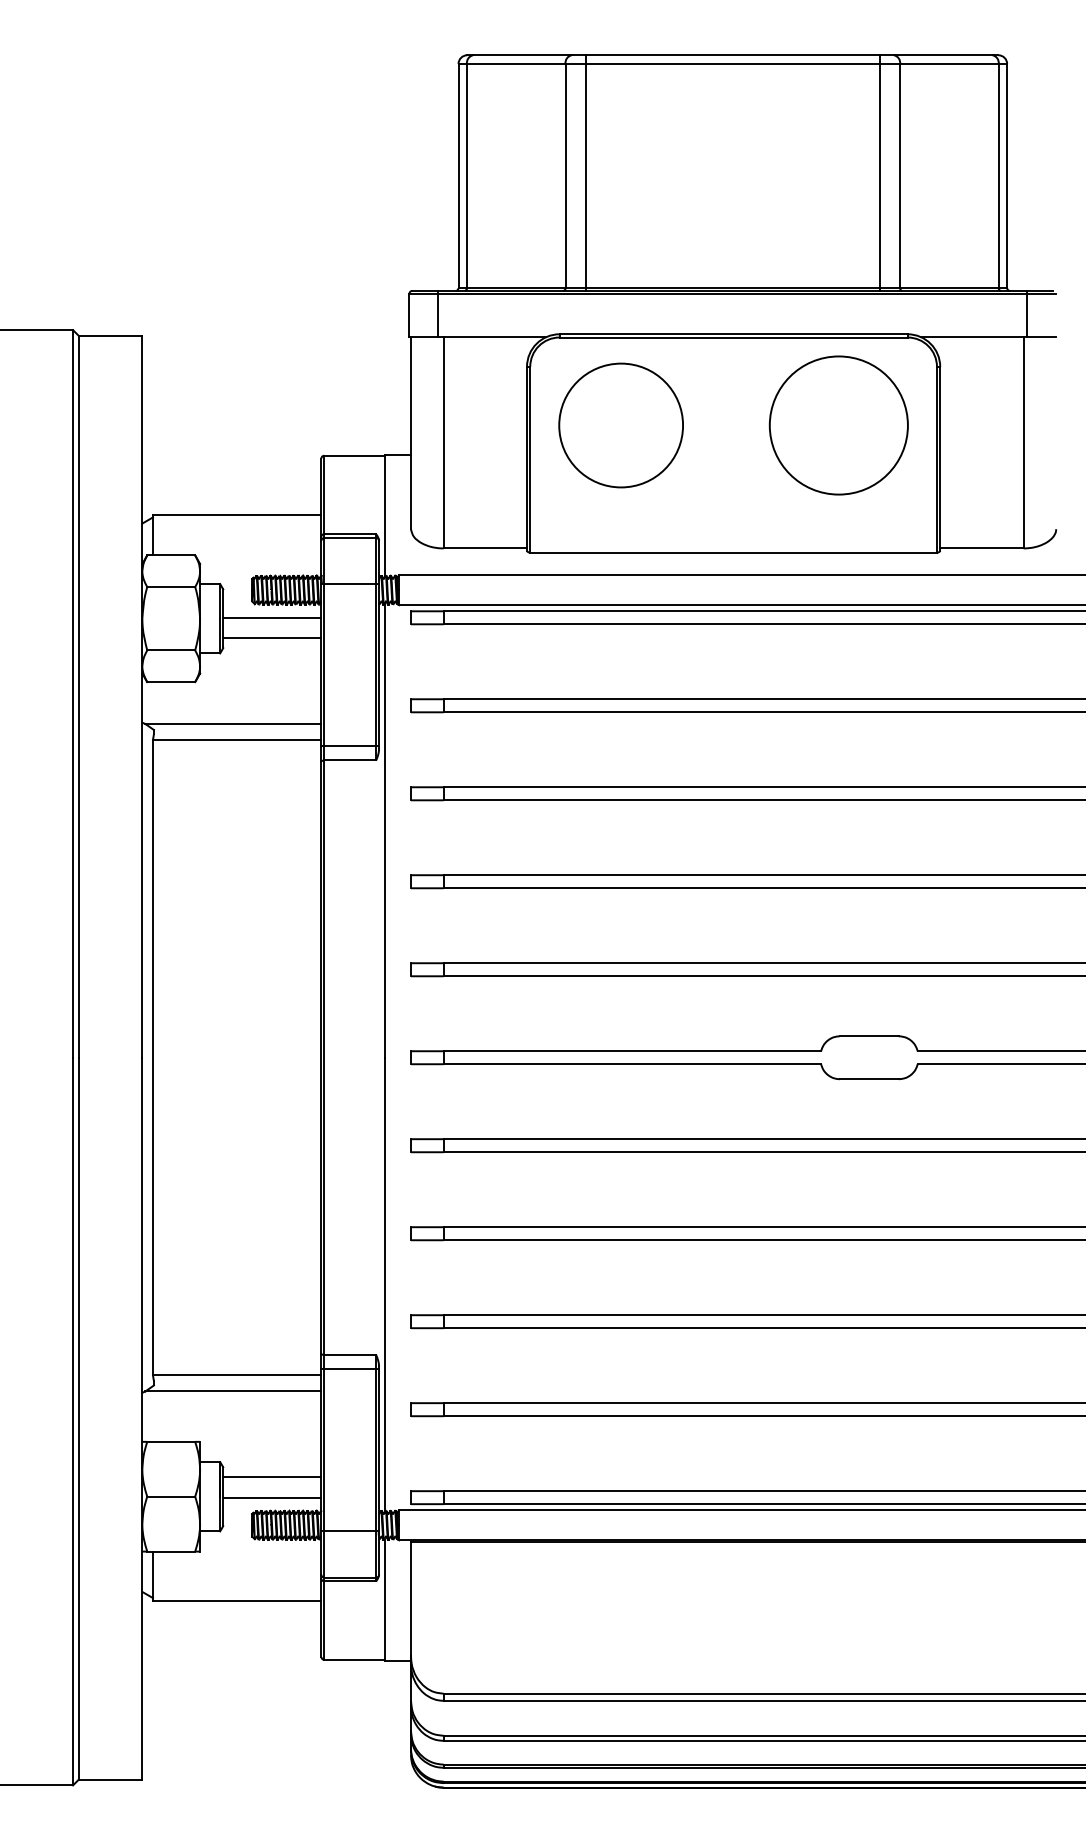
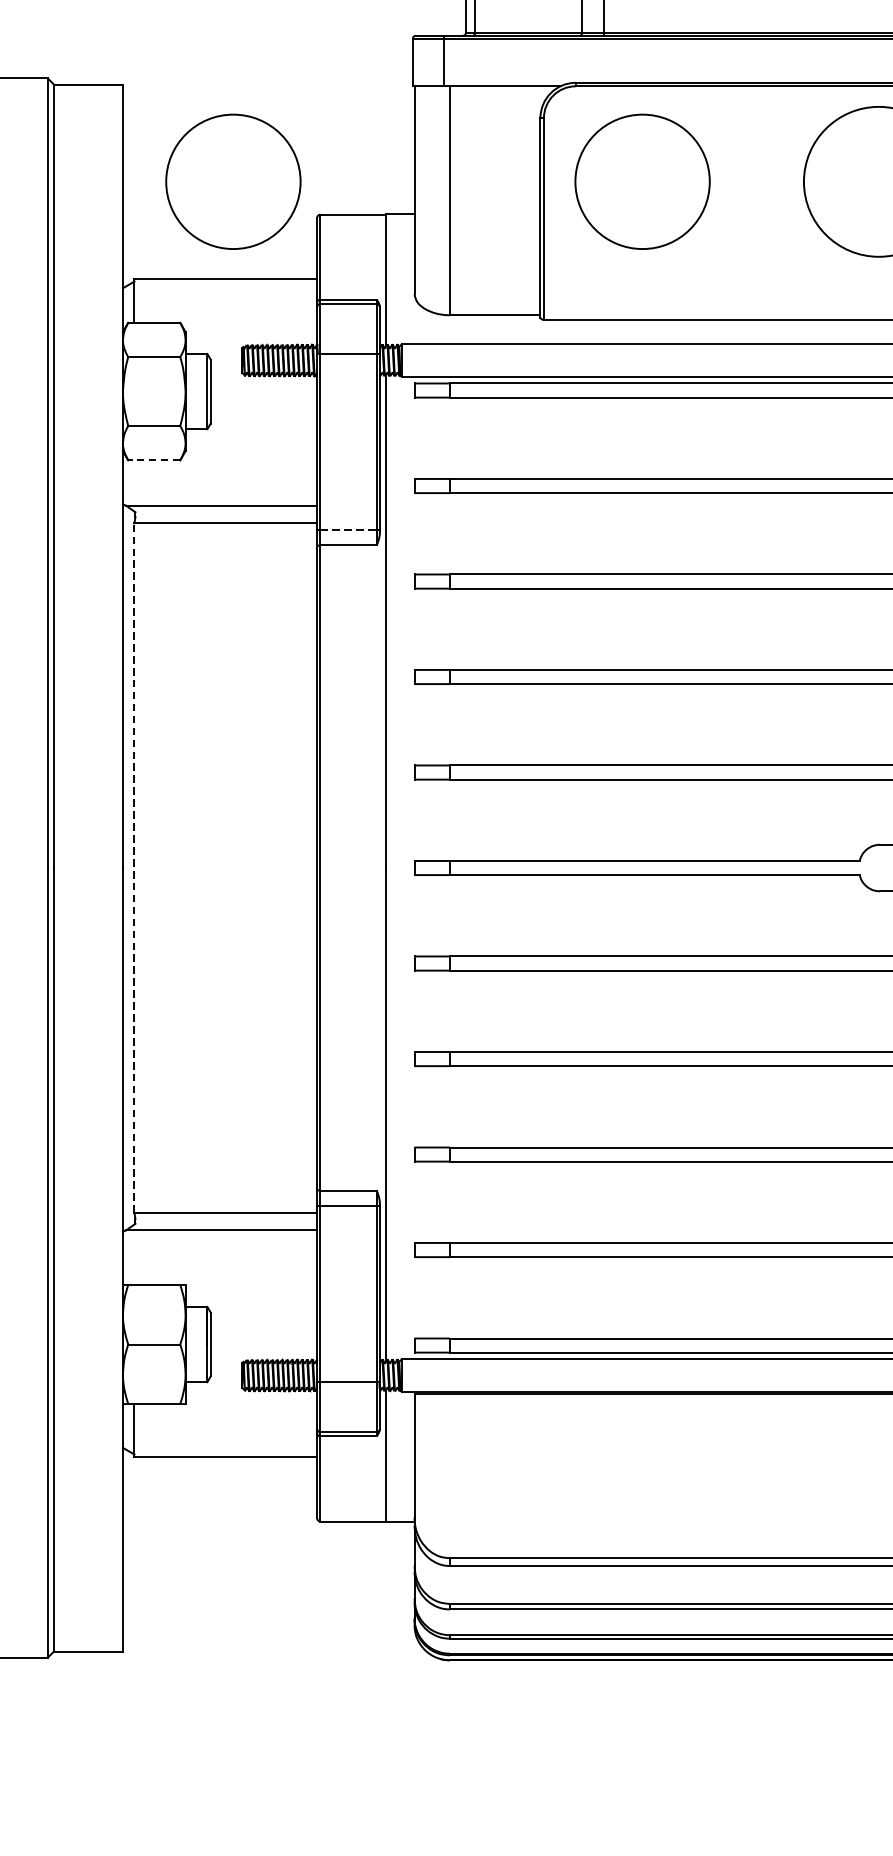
circle: (243, 425) -> (232, 181), added
line: (272, 617) -> (264, 390), removed
line: (272, 638) -> (264, 413), removed
line: (171, 682) -> (154, 460), solid -> dashed
line: (350, 746) -> (348, 530), solid -> dashed
line: (152, 1057) -> (133, 867), solid -> dashed
line: (272, 1477) -> (264, 1323), removed
line: (272, 1497) -> (264, 1345), removed

